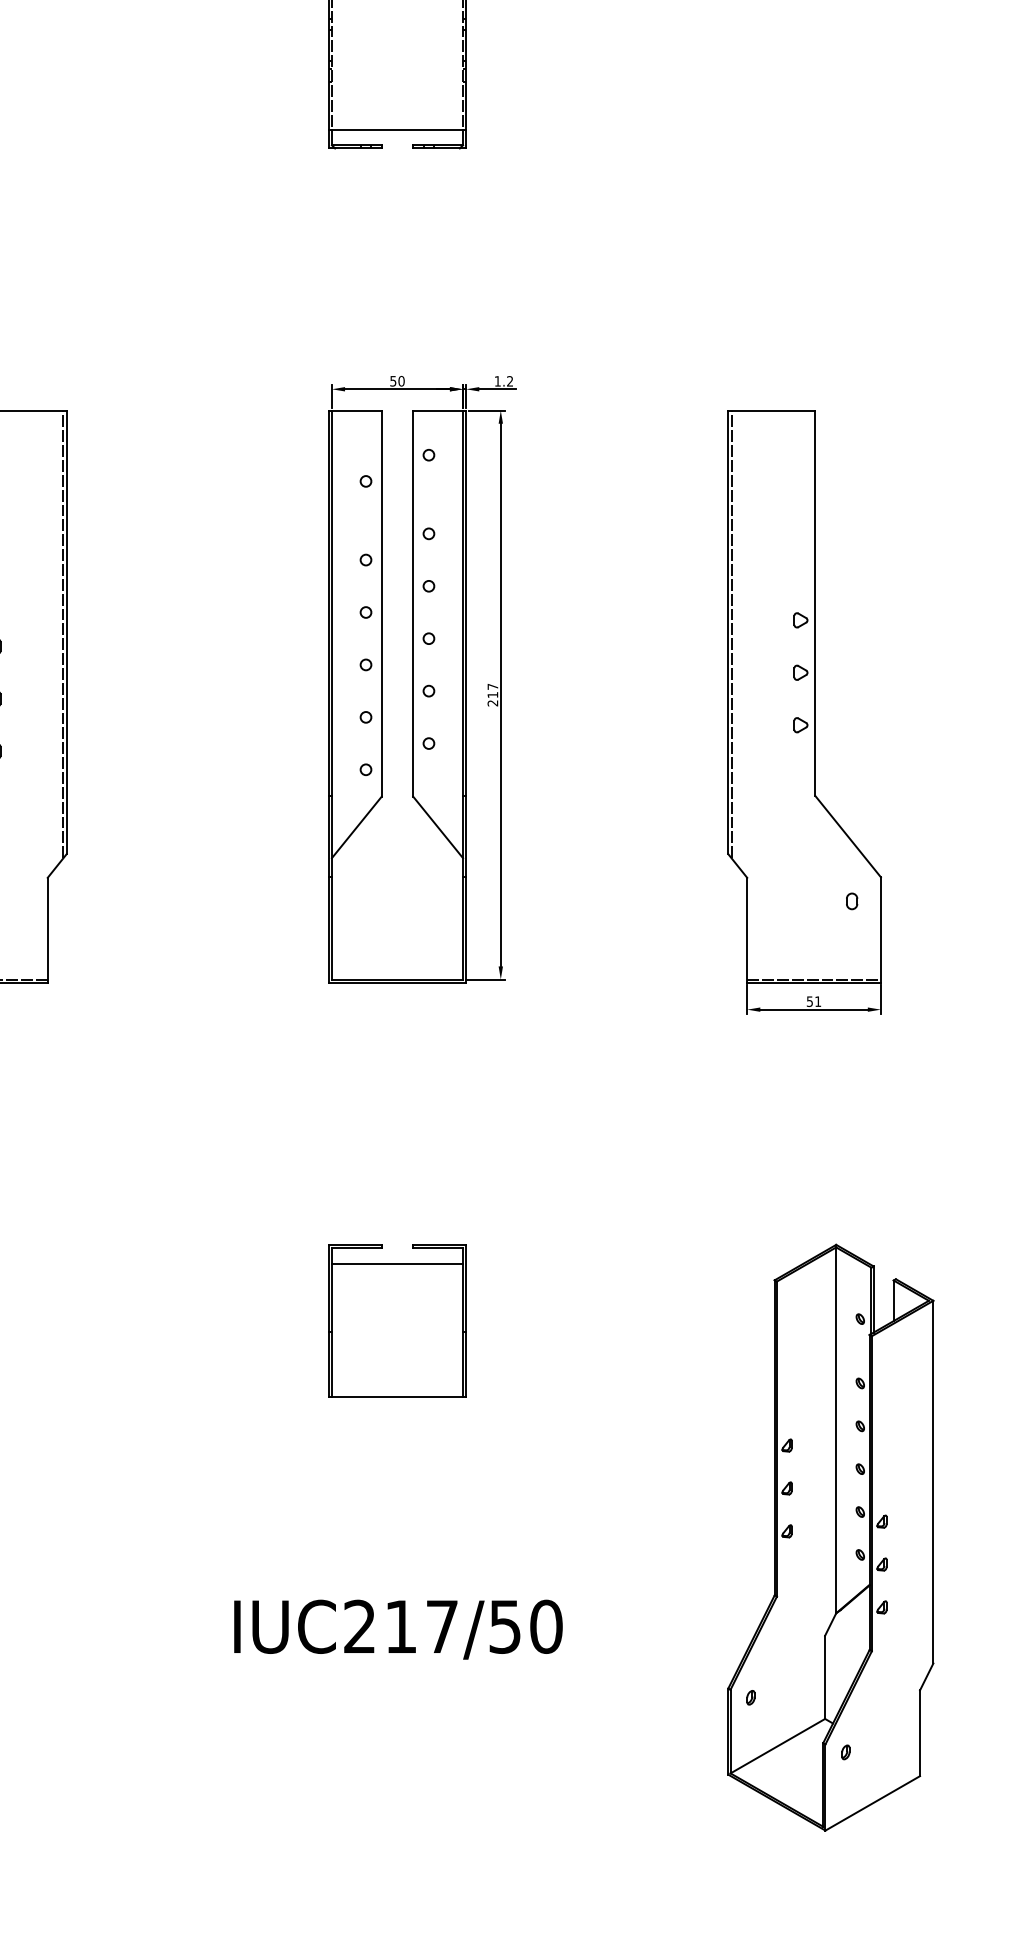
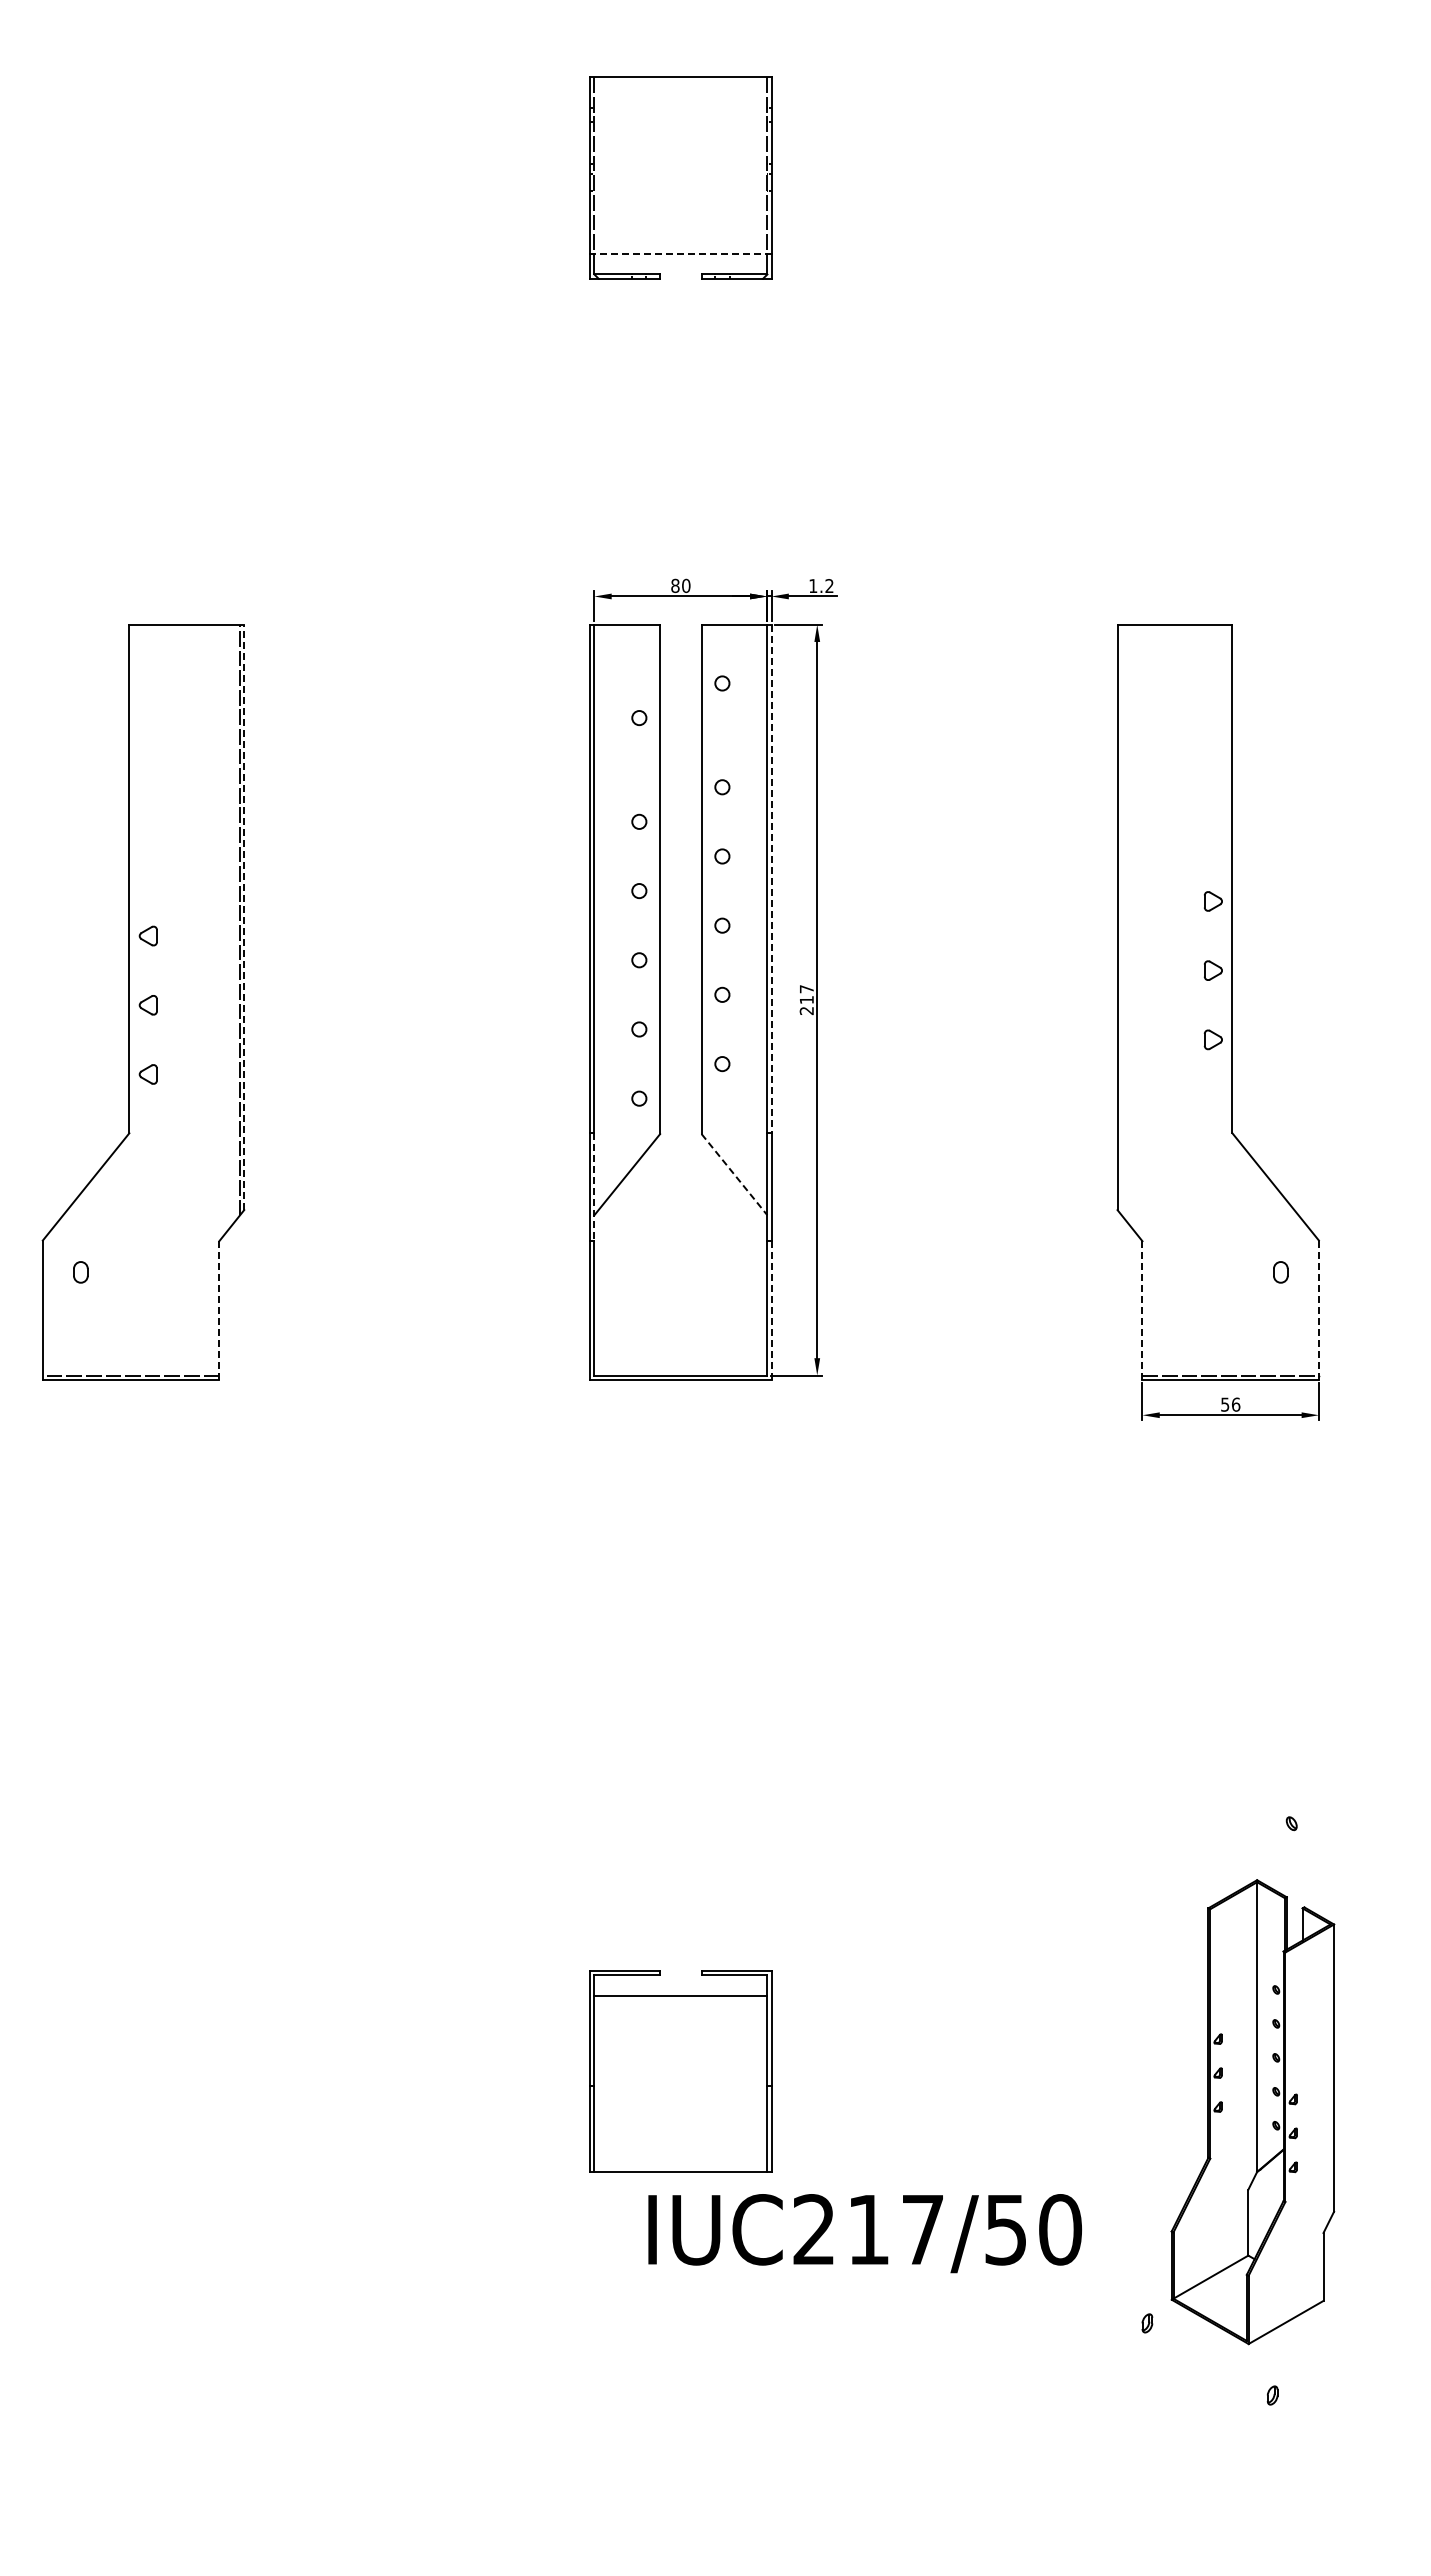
line: (397, 129) -> (680, 253), solid -> dashed
text: (393, 380) -> (675, 585), 50 -> 80
line: (466, 603) -> (771, 879), solid -> dashed
line: (66, 632) -> (244, 917), solid -> dashed
line: (731, 634) -> (1121, 919), removed
line: (438, 828) -> (734, 1175), solid -> dashed
line: (332, 836) -> (594, 1186), solid -> dashed
line: (47, 929) -> (219, 1309), solid -> dashed
line: (466, 930) -> (771, 1310), solid -> dashed
line: (747, 930) -> (1142, 1310), solid -> dashed
line: (880, 930) -> (1318, 1310), solid -> dashed
text: (818, 1001) -> (1236, 1404), 51 -> 56
part: (397, 1321) -> (680, 2071), moved
part: (830, 1537) -> (1252, 2111), size x0.6
text: (397, 1629) -> (864, 2233), moved

